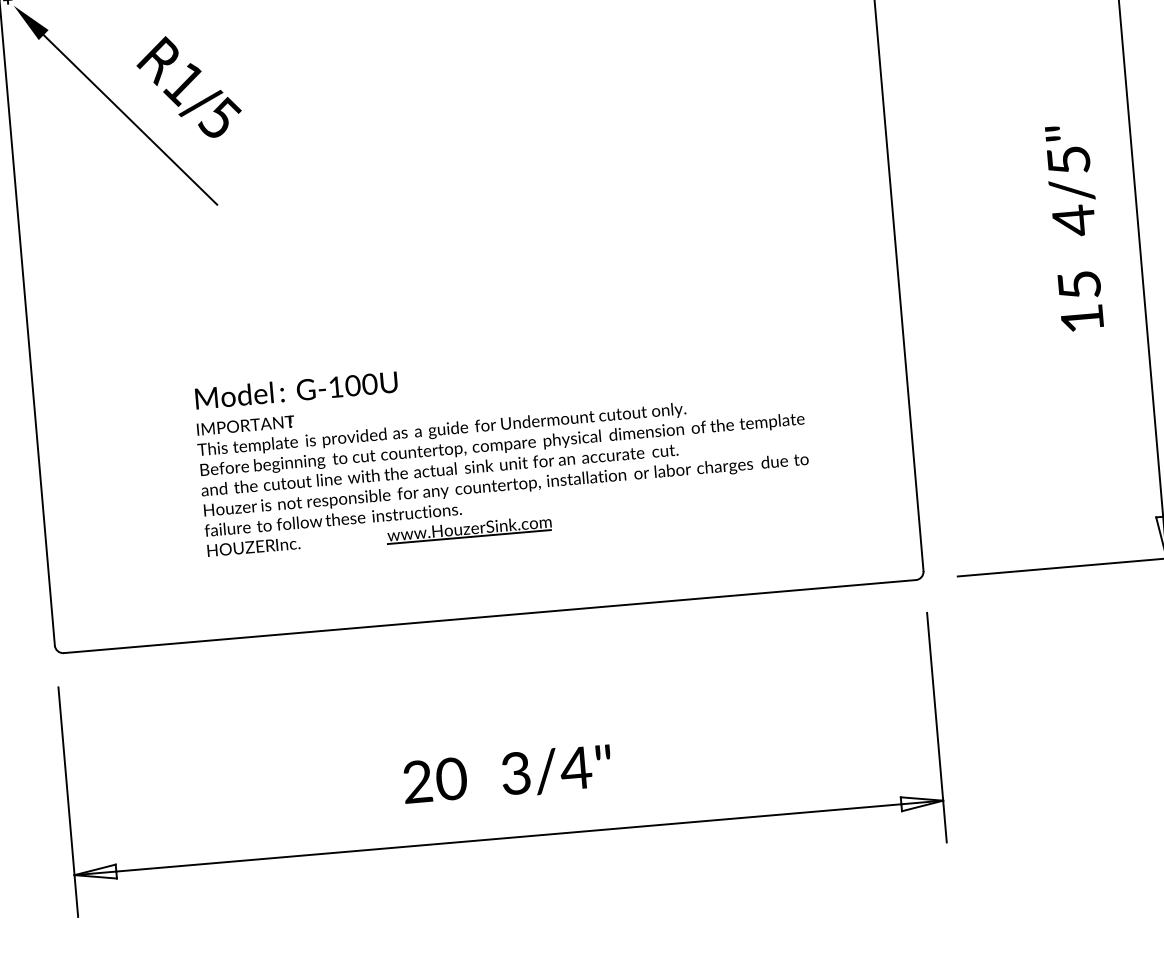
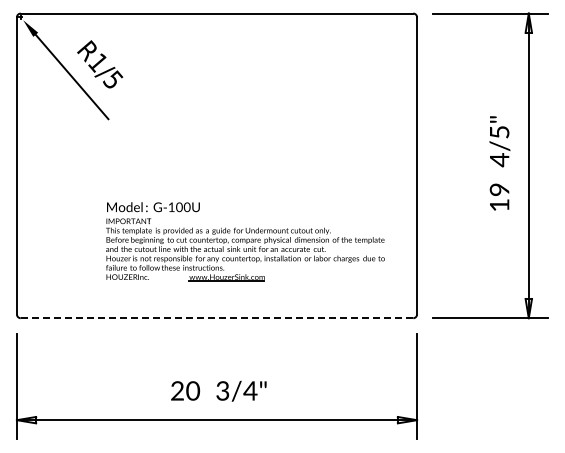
text: (1079, 284) -> (499, 189), 15 -> 19
part: (502, 447) -> (245, 241), moved
line: (491, 617) -> (217, 318), solid -> dashed

